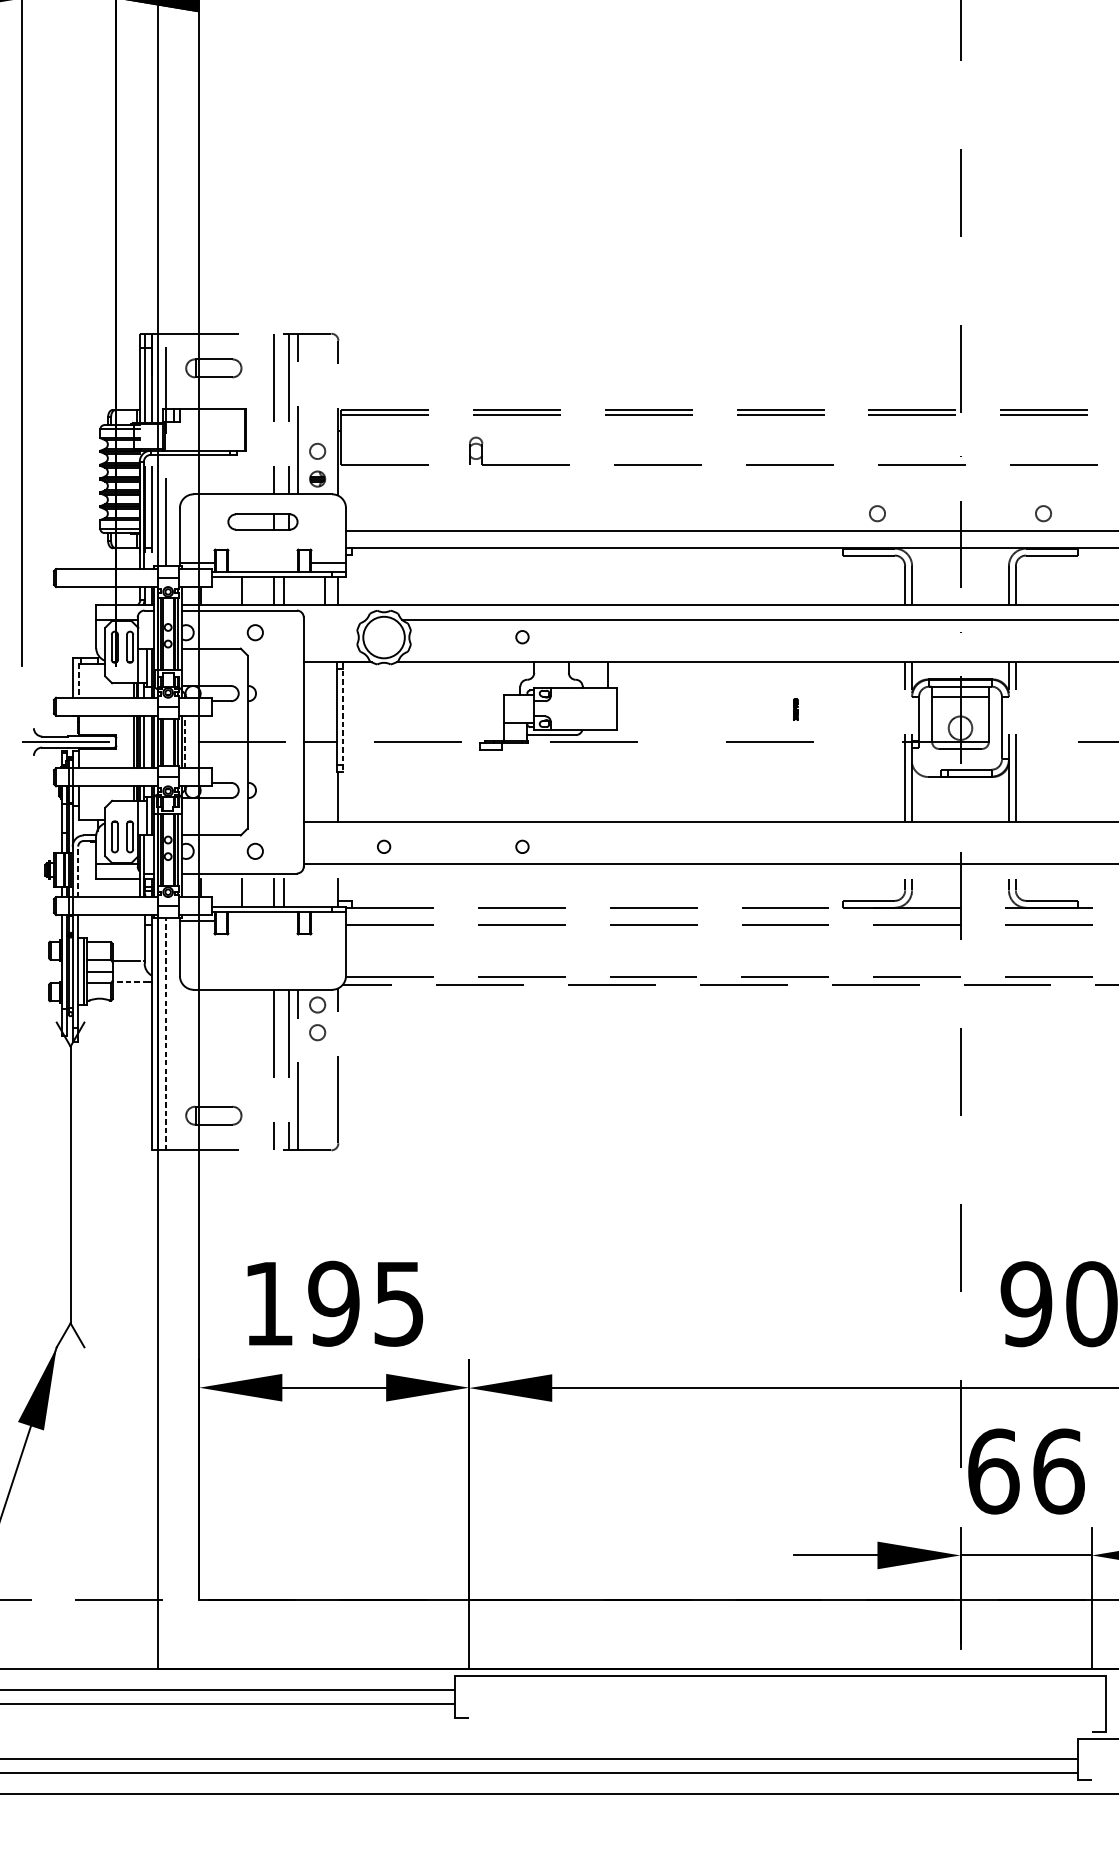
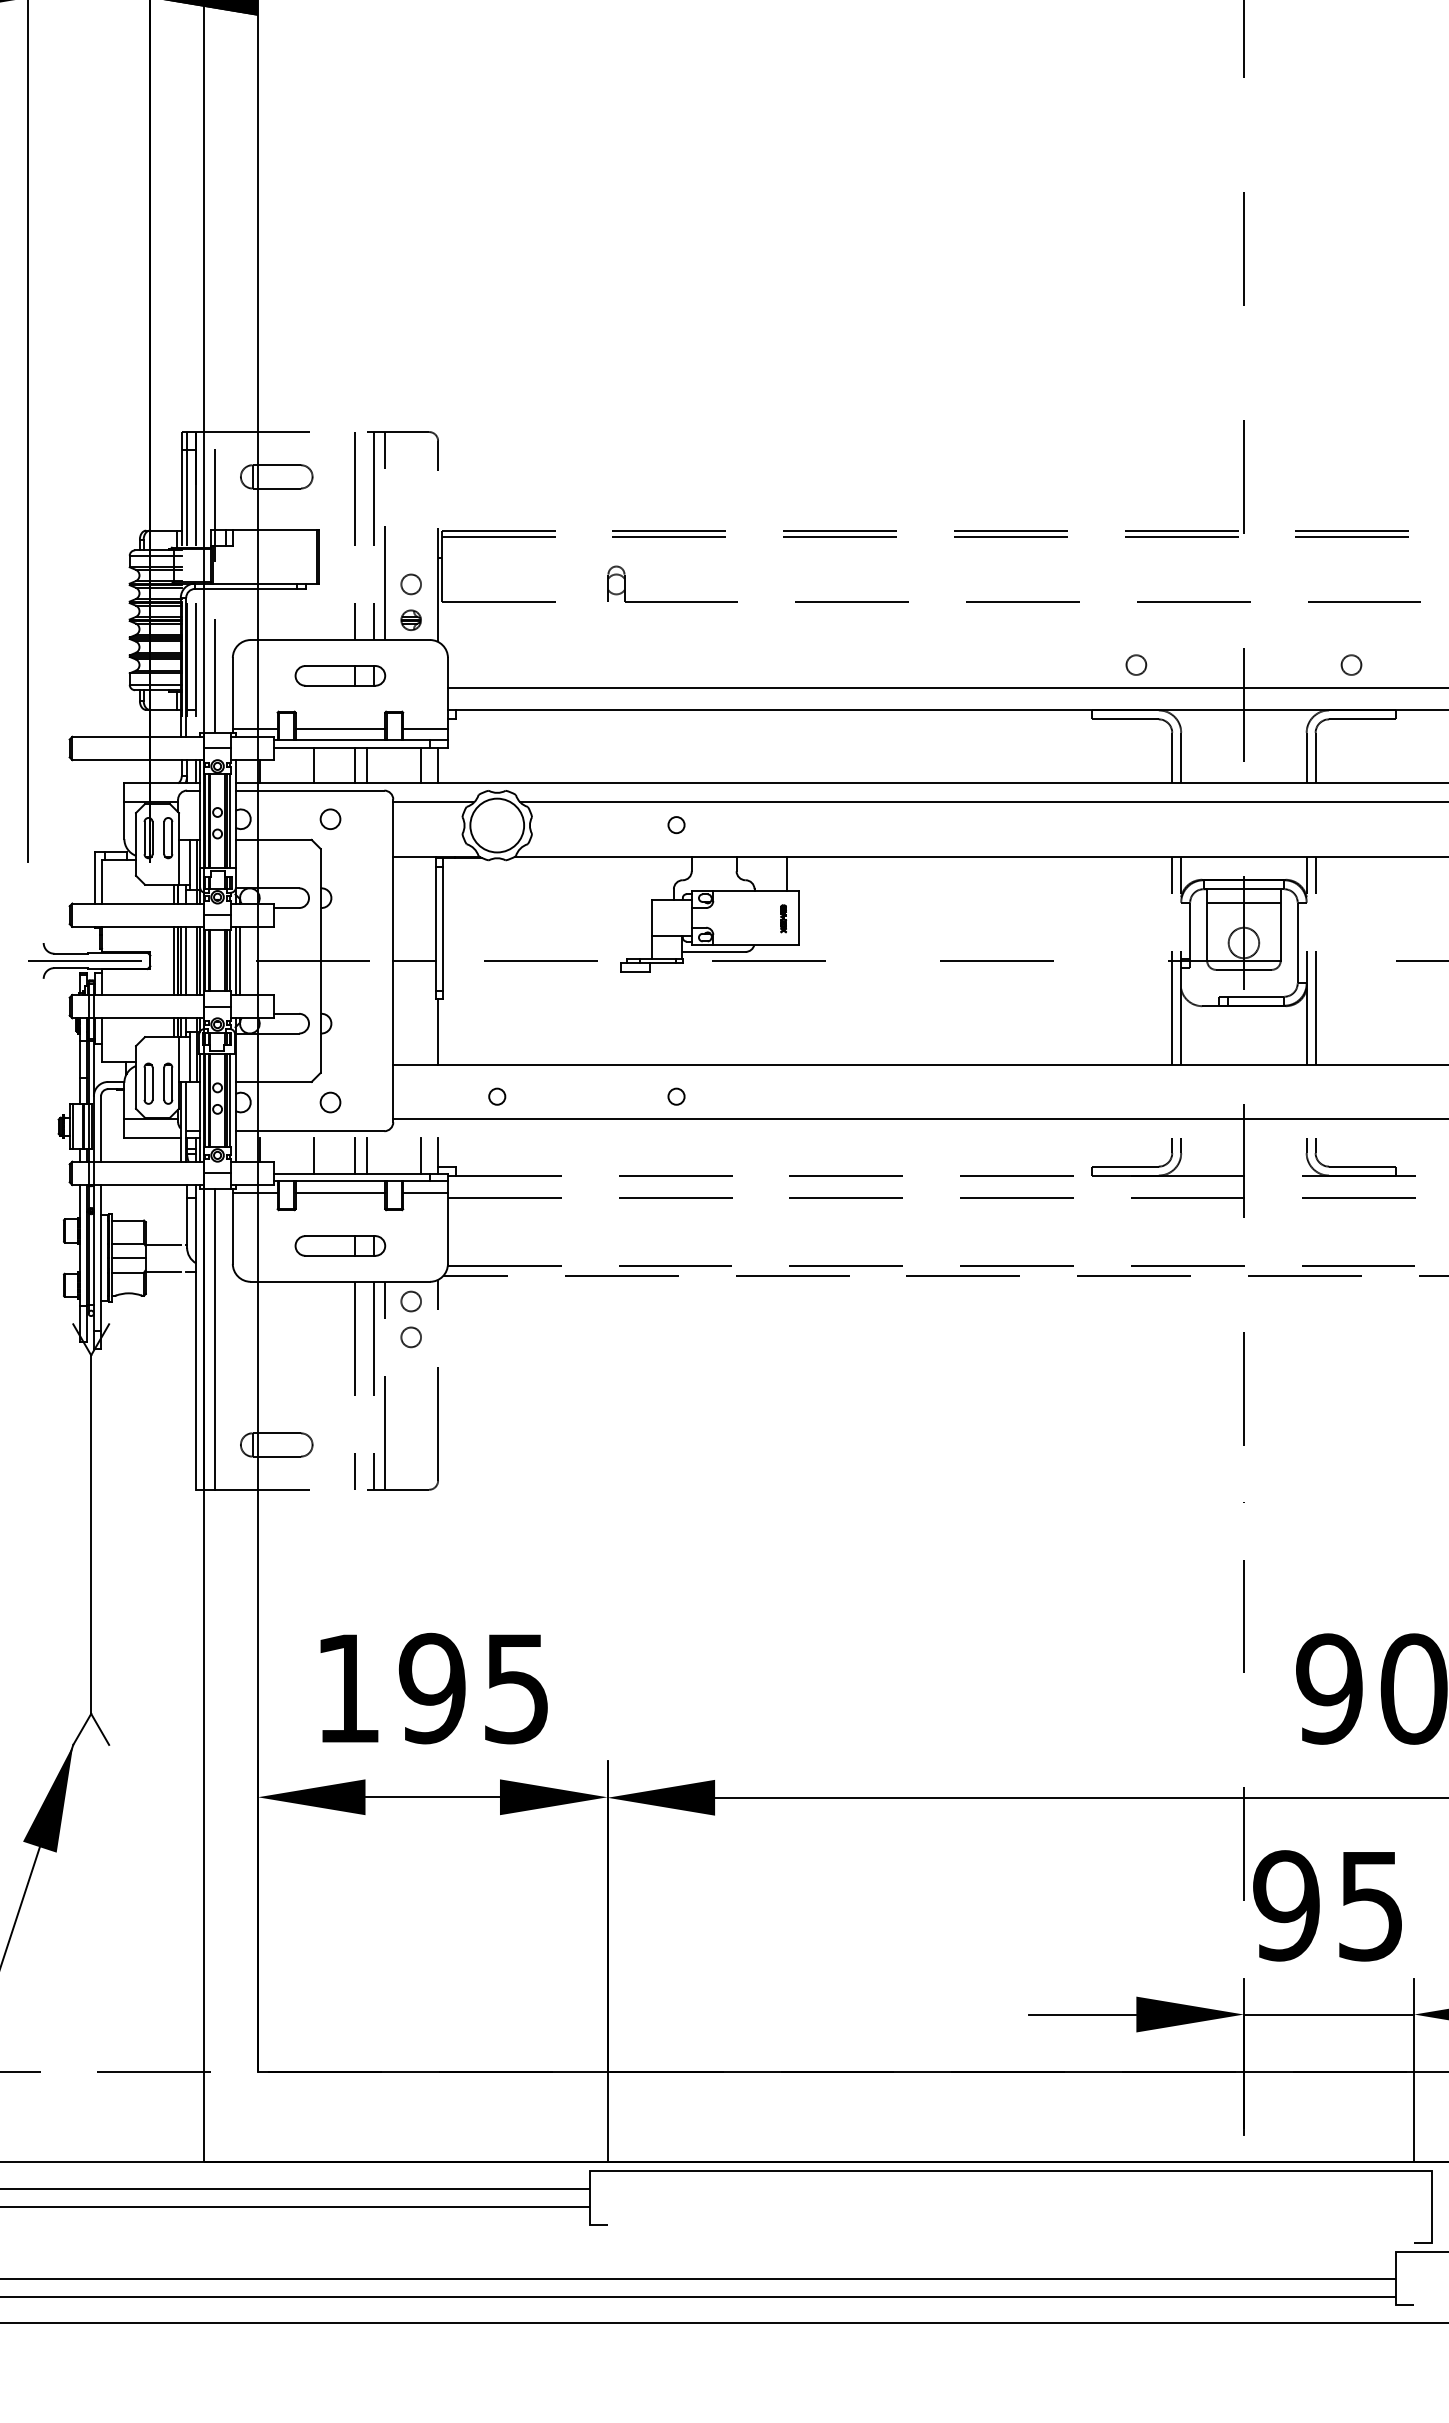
line: (263, 562) -> (340, 728), added
line: (334, 619) -> (433, 802), added
line: (78, 680) -> (101, 881), dashed -> solid
part: (795, 709) -> (783, 918), moved
line: (342, 717) -> (443, 928), dashed -> solid
line: (185, 741) -> (240, 960), dashed -> solid
line: (78, 871) -> (101, 1128), dashed -> solid
line: (325, 893) -> (421, 1156), added
line: (263, 921) -> (340, 1193), added
line: (328, 921) -> (425, 1193), added
part: (263, 961) -> (340, 1245), added
line: (125, 981) -> (162, 1271), dashed -> solid
line: (166, 1034) -> (215, 1339), dashed -> solid
text: (1026, 1471) -> (1329, 1905), 66 -> 95

